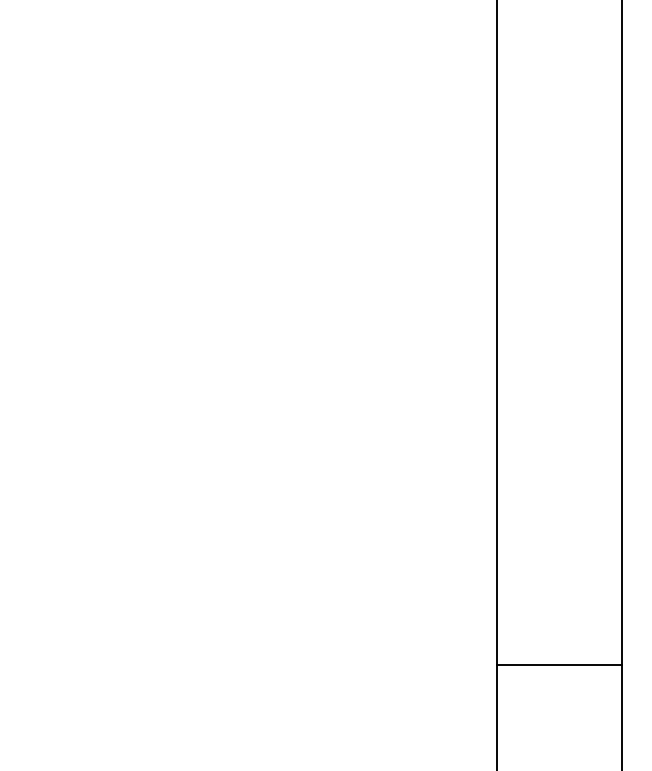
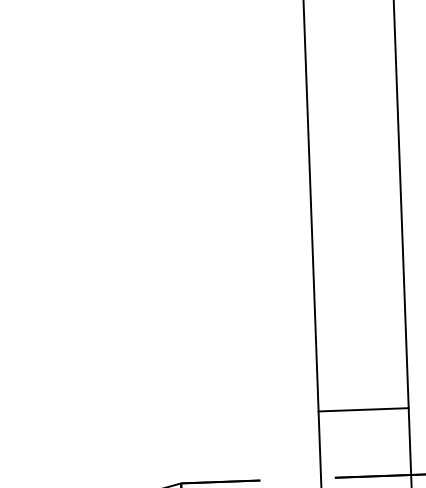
line: (559, 665) -> (363, 409), moved

